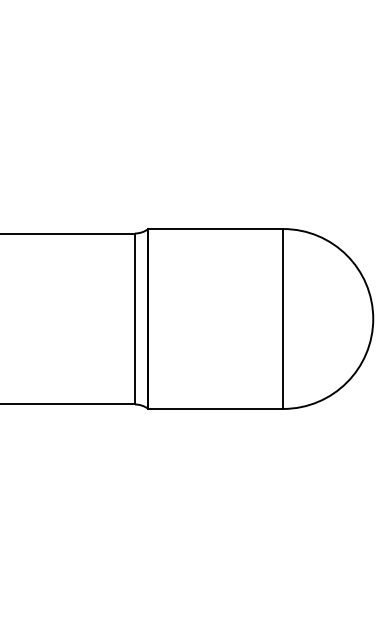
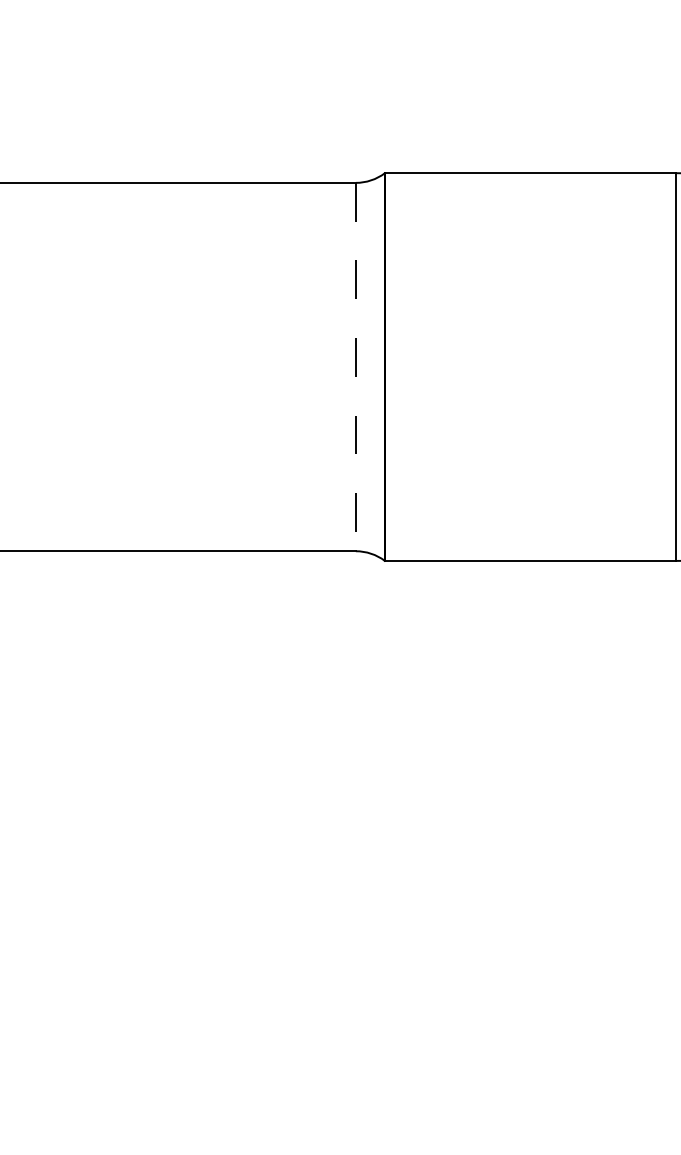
line: (134, 319) -> (355, 368), solid -> dashed

